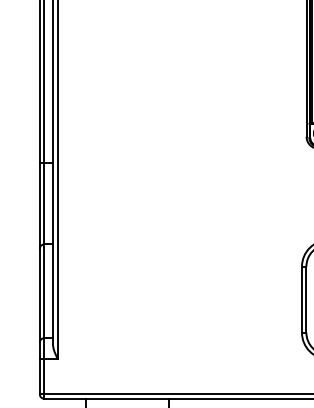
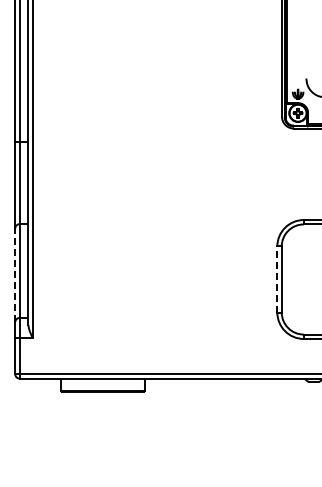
line: (40, 295) -> (15, 275), solid -> dashed
line: (302, 299) -> (277, 279), solid -> dashed

